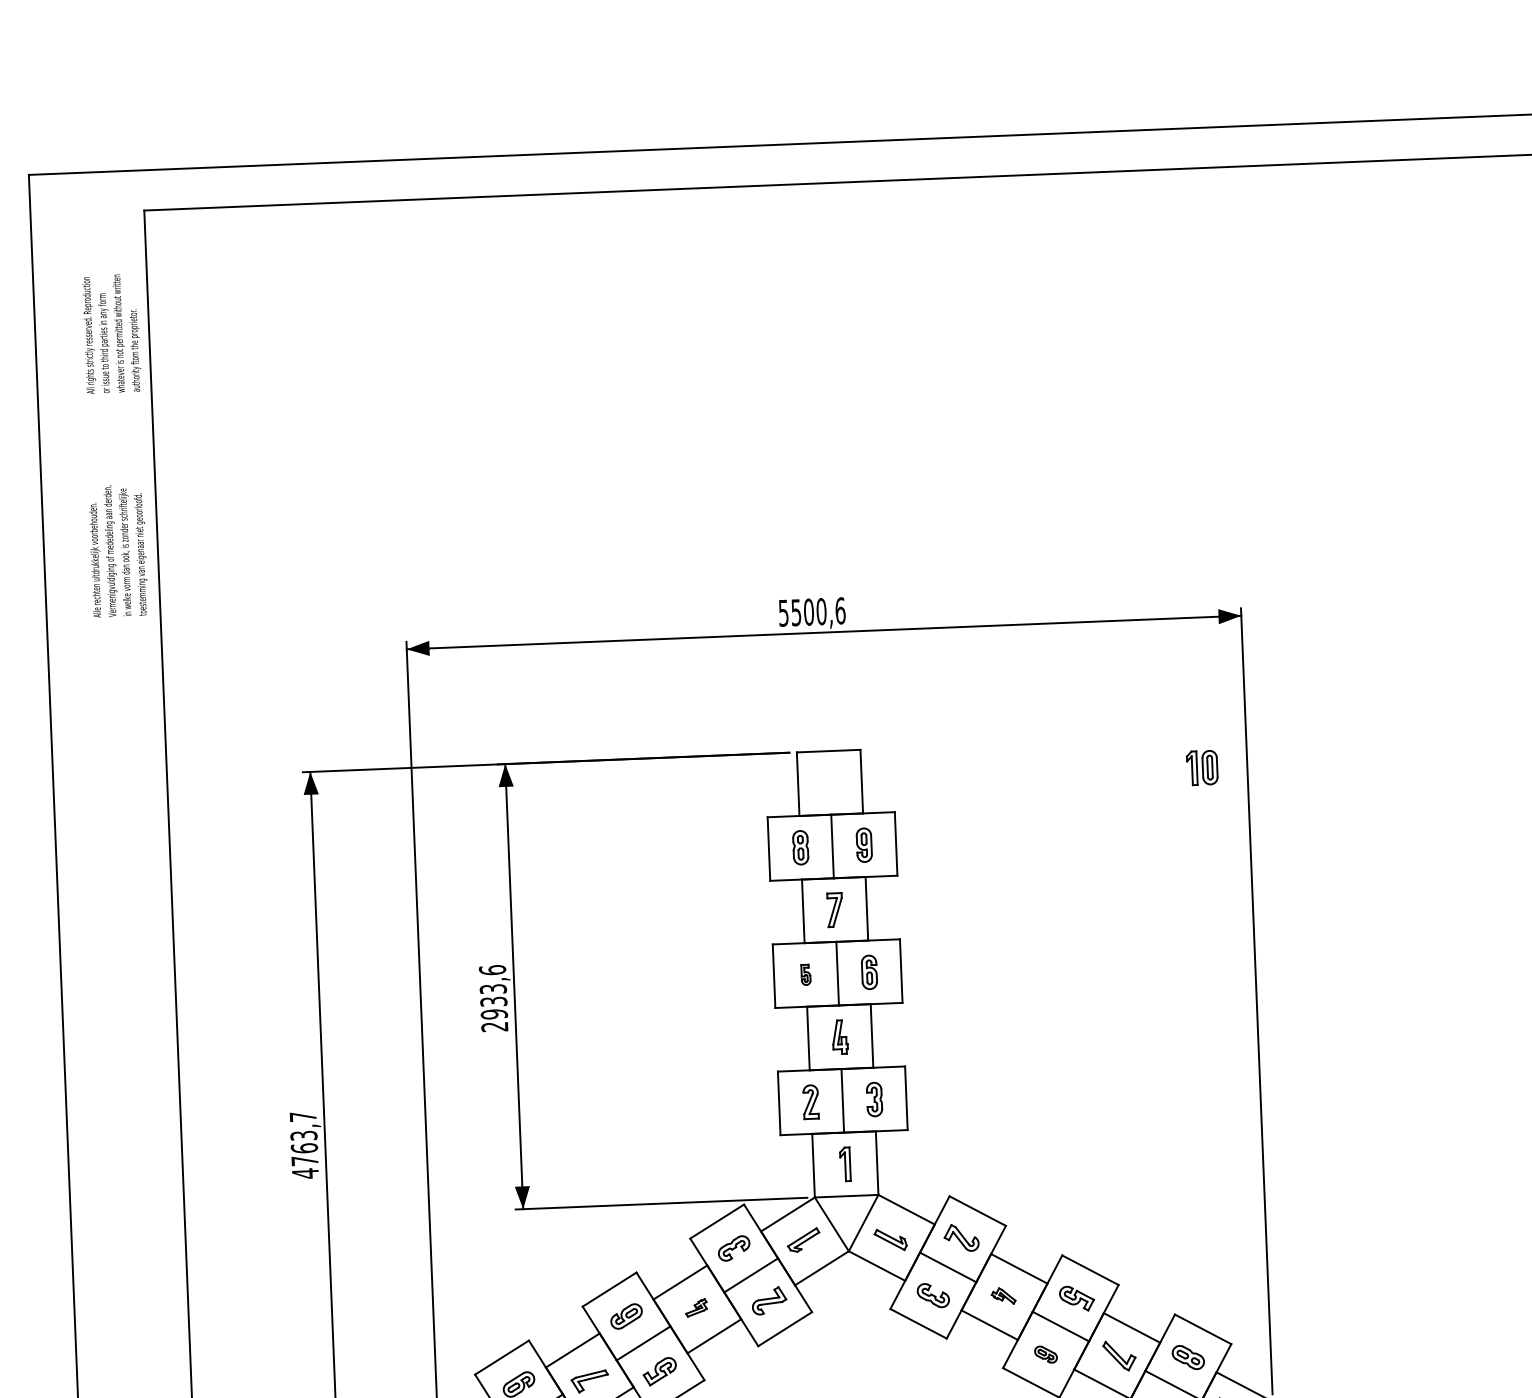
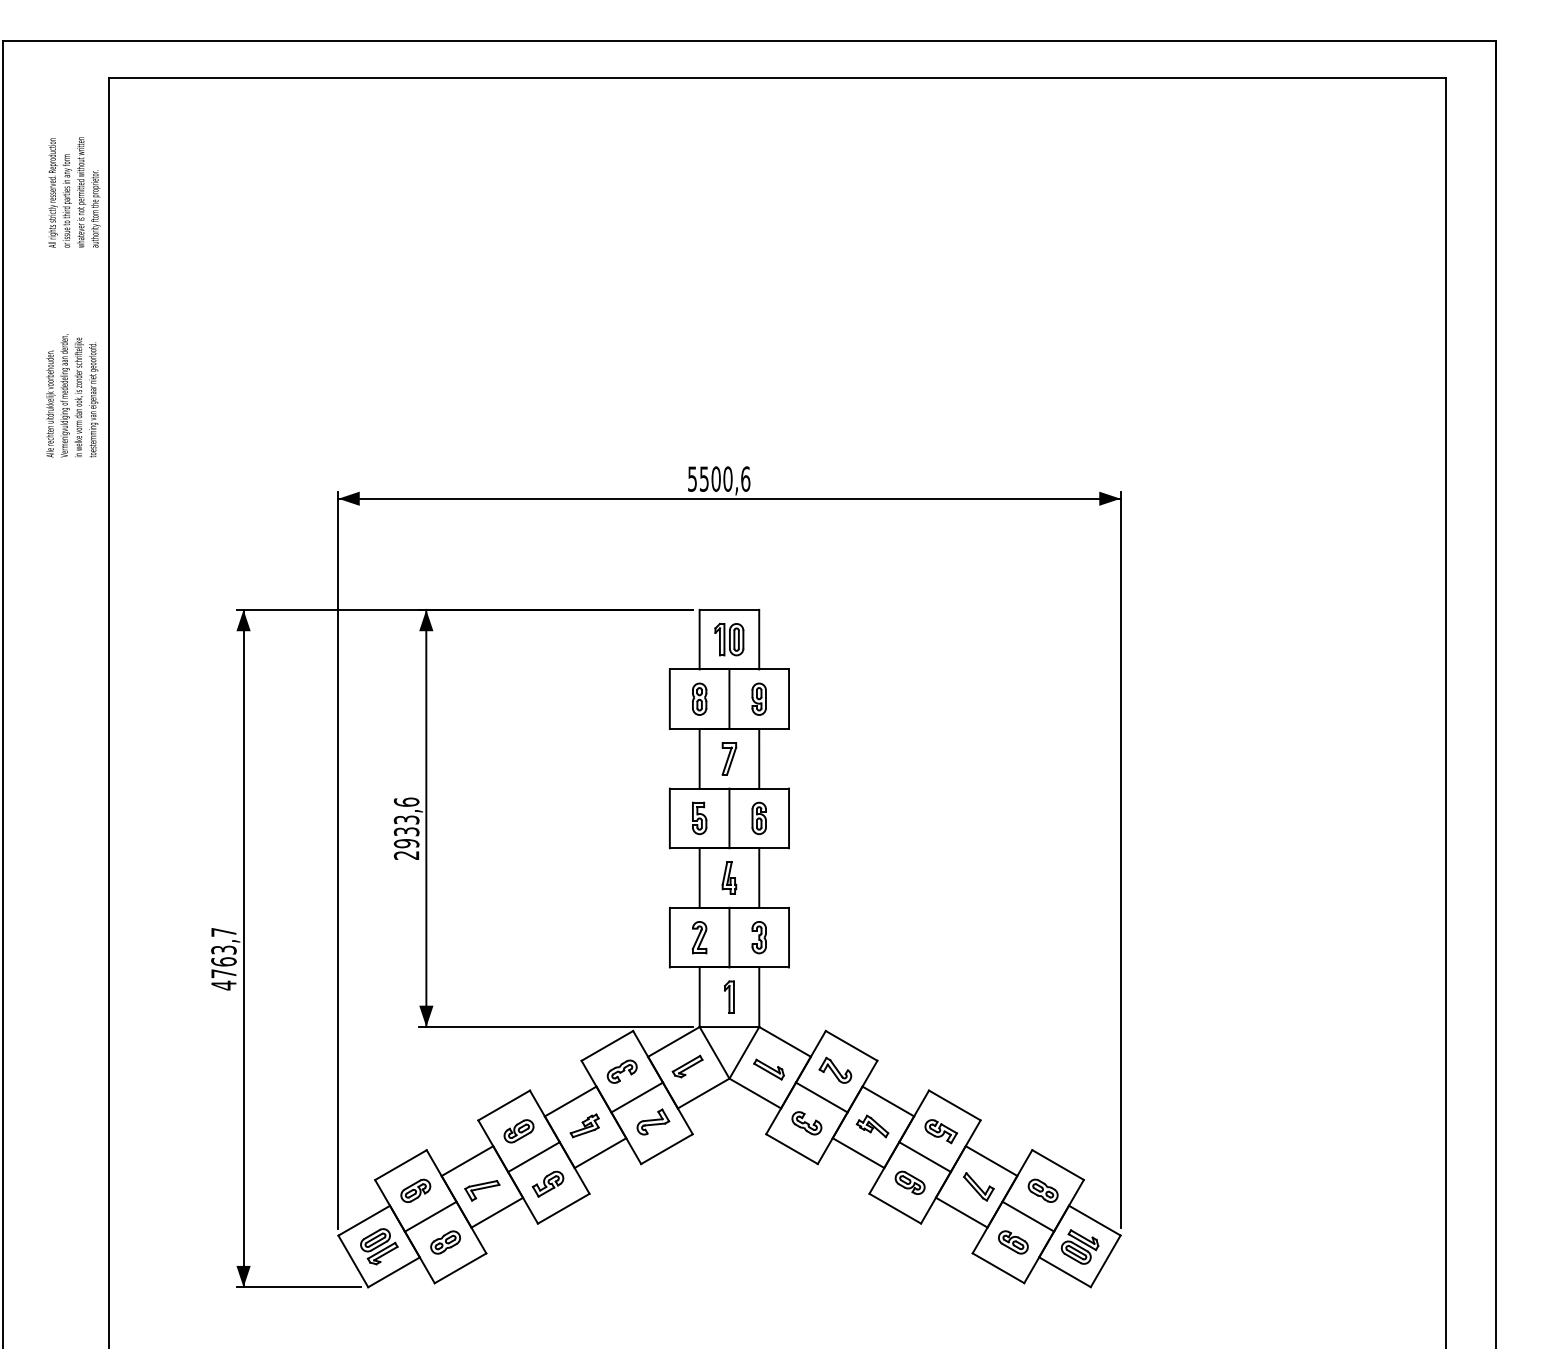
part: (1202, 767) -> (729, 639), moved
part: (805, 975) -> (699, 818), size x1.67
part: (1003, 1296) -> (872, 1126), size x1.43
part: (696, 1307) -> (584, 1125), size x1.43
part: (1045, 1354) -> (909, 1182), size x1.43

